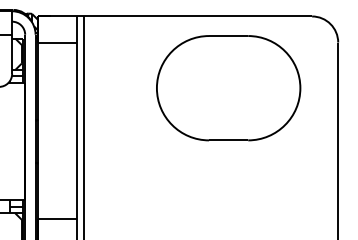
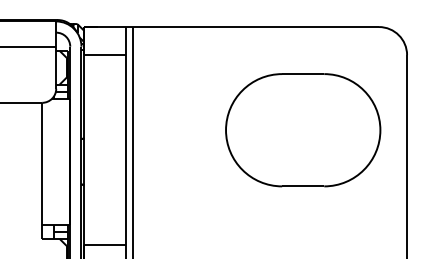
part: (228, 88) -> (303, 130), moved

